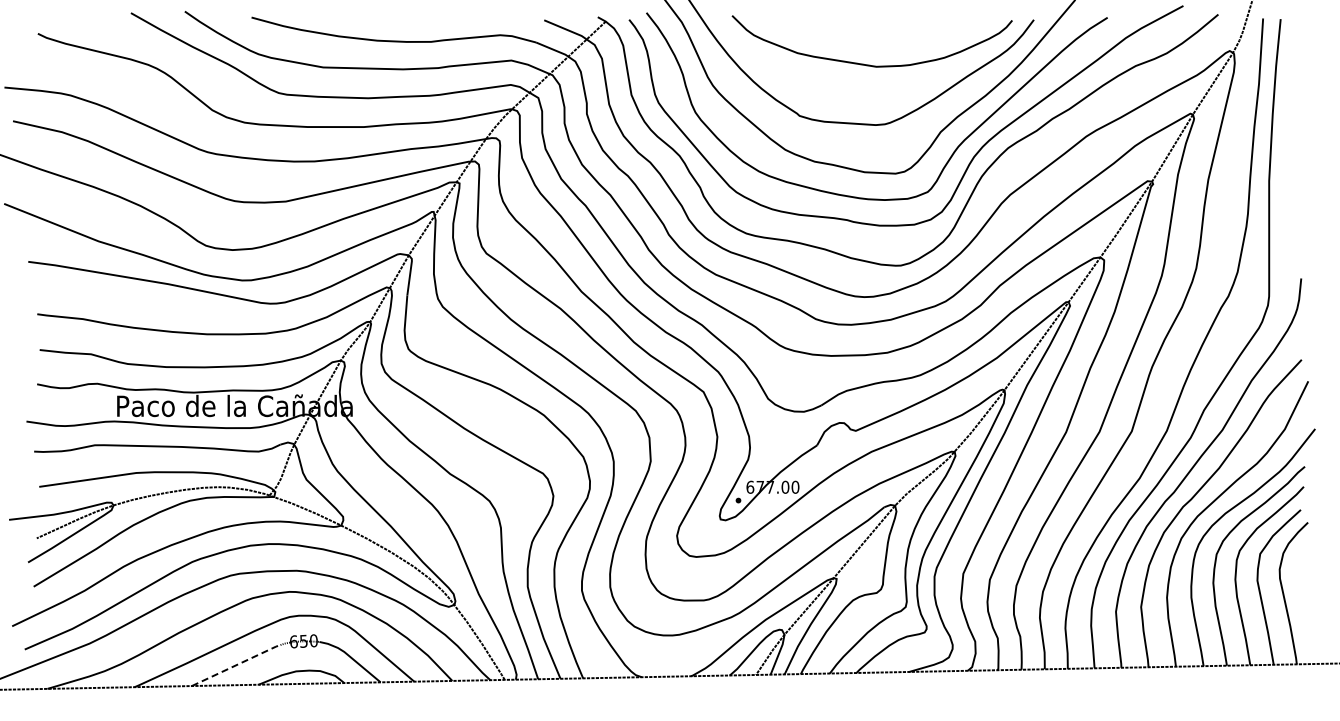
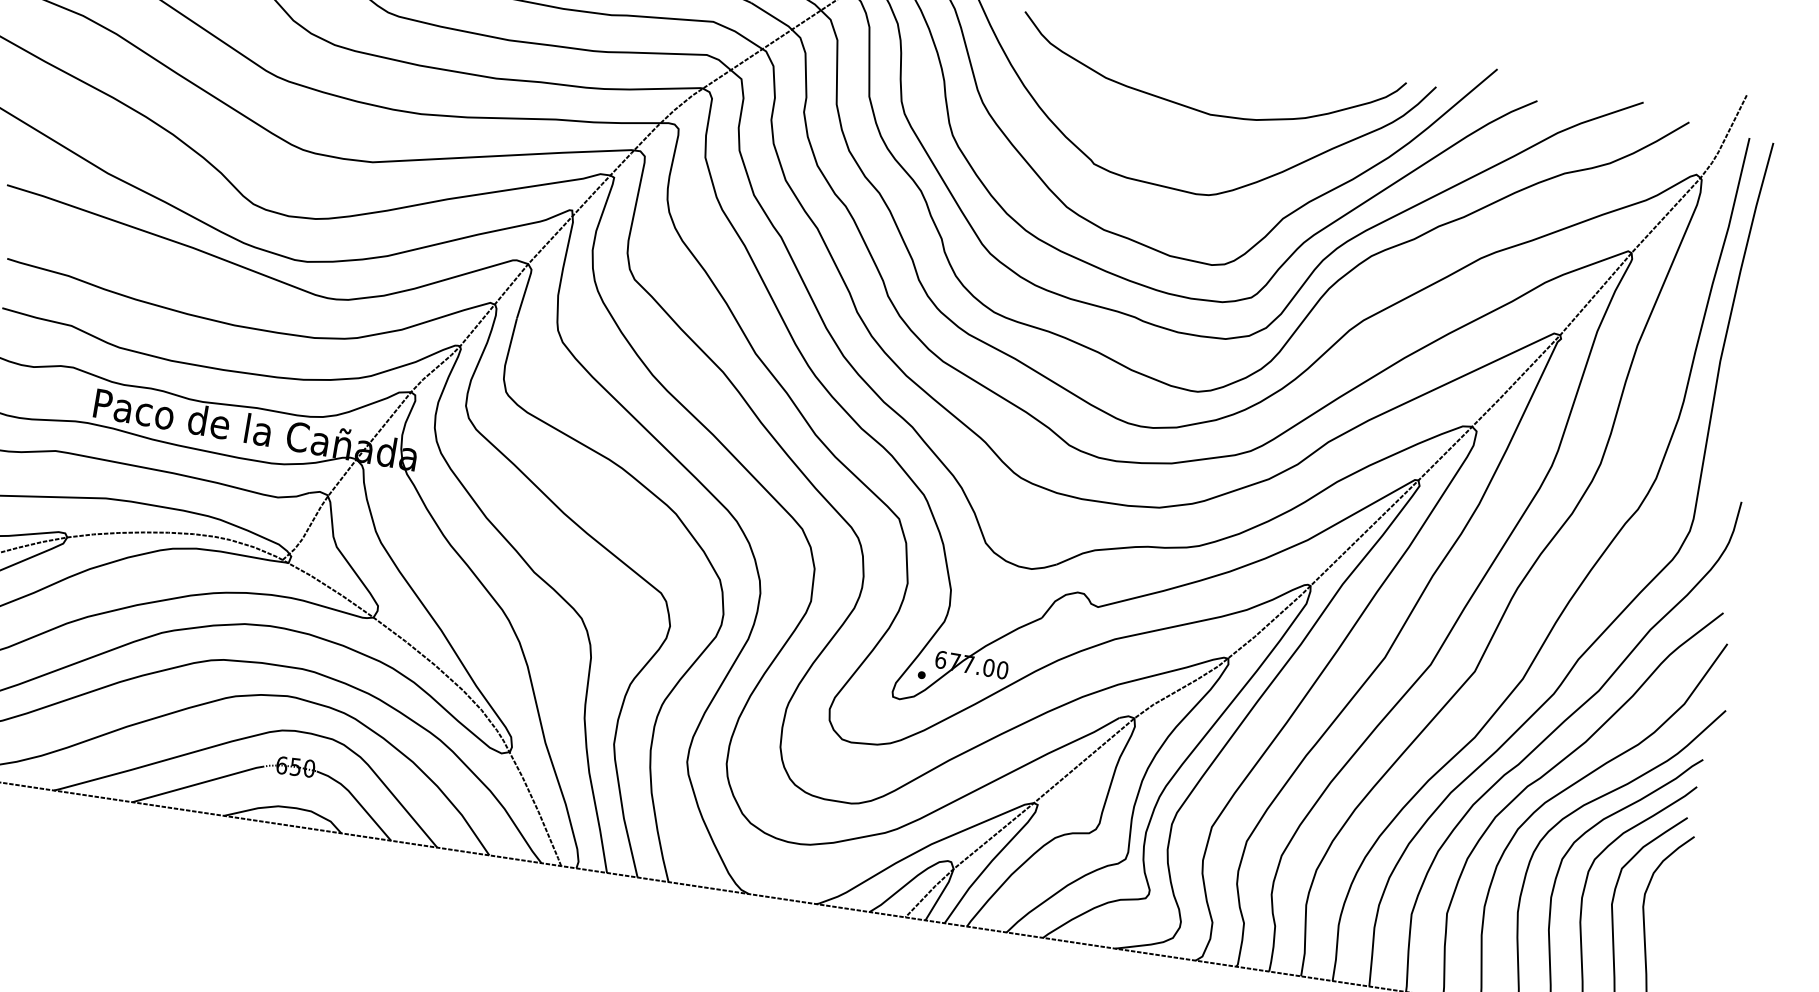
line: (237, 664) -> (199, 783), dashed -> solid

